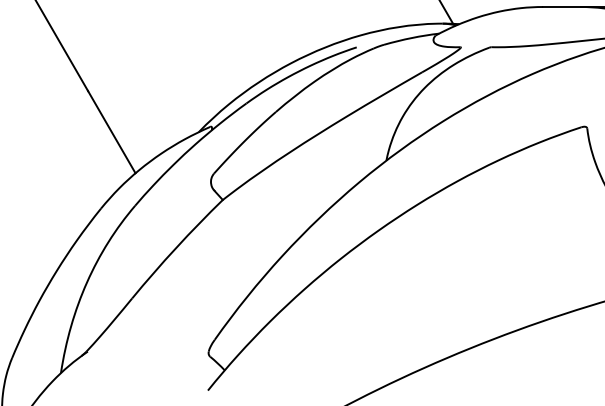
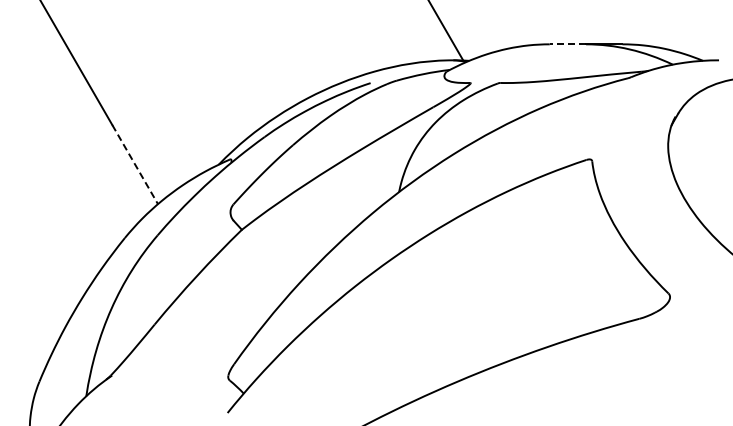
line: (561, 7) -> (567, 44), solid -> dashed
line: (112, 132) -> (135, 164), solid -> dashed

